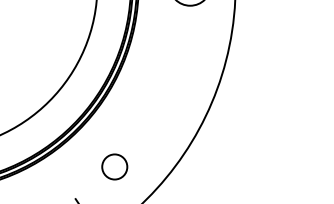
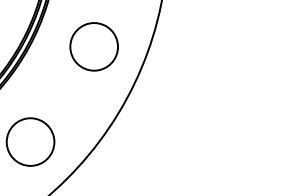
circle: (170, 83) -> (94, 46), added
circle: (114, 166) -> (30, 141), size x1.67

